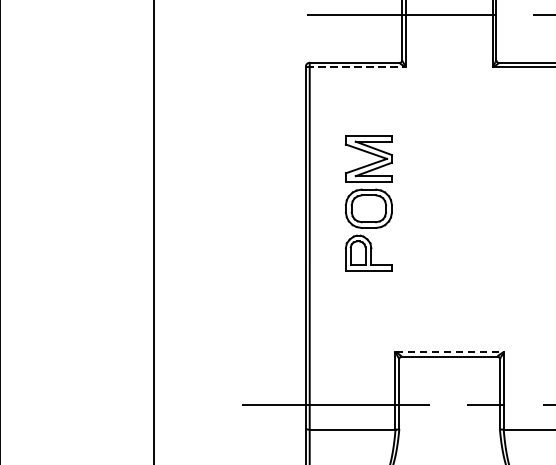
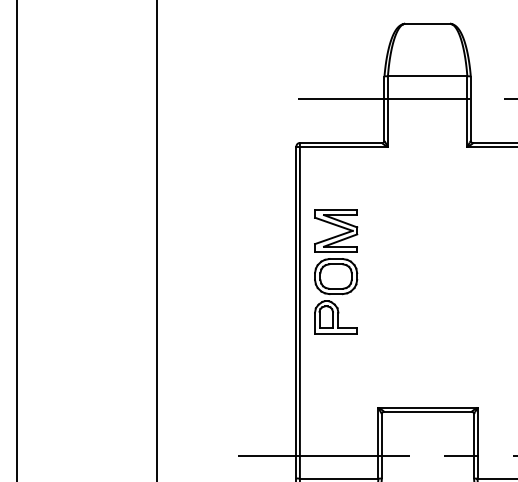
line: (356, 67) -> (342, 147), dashed -> solid
part: (369, 203) -> (336, 271), moved
line: (449, 351) -> (427, 407), dashed -> solid

